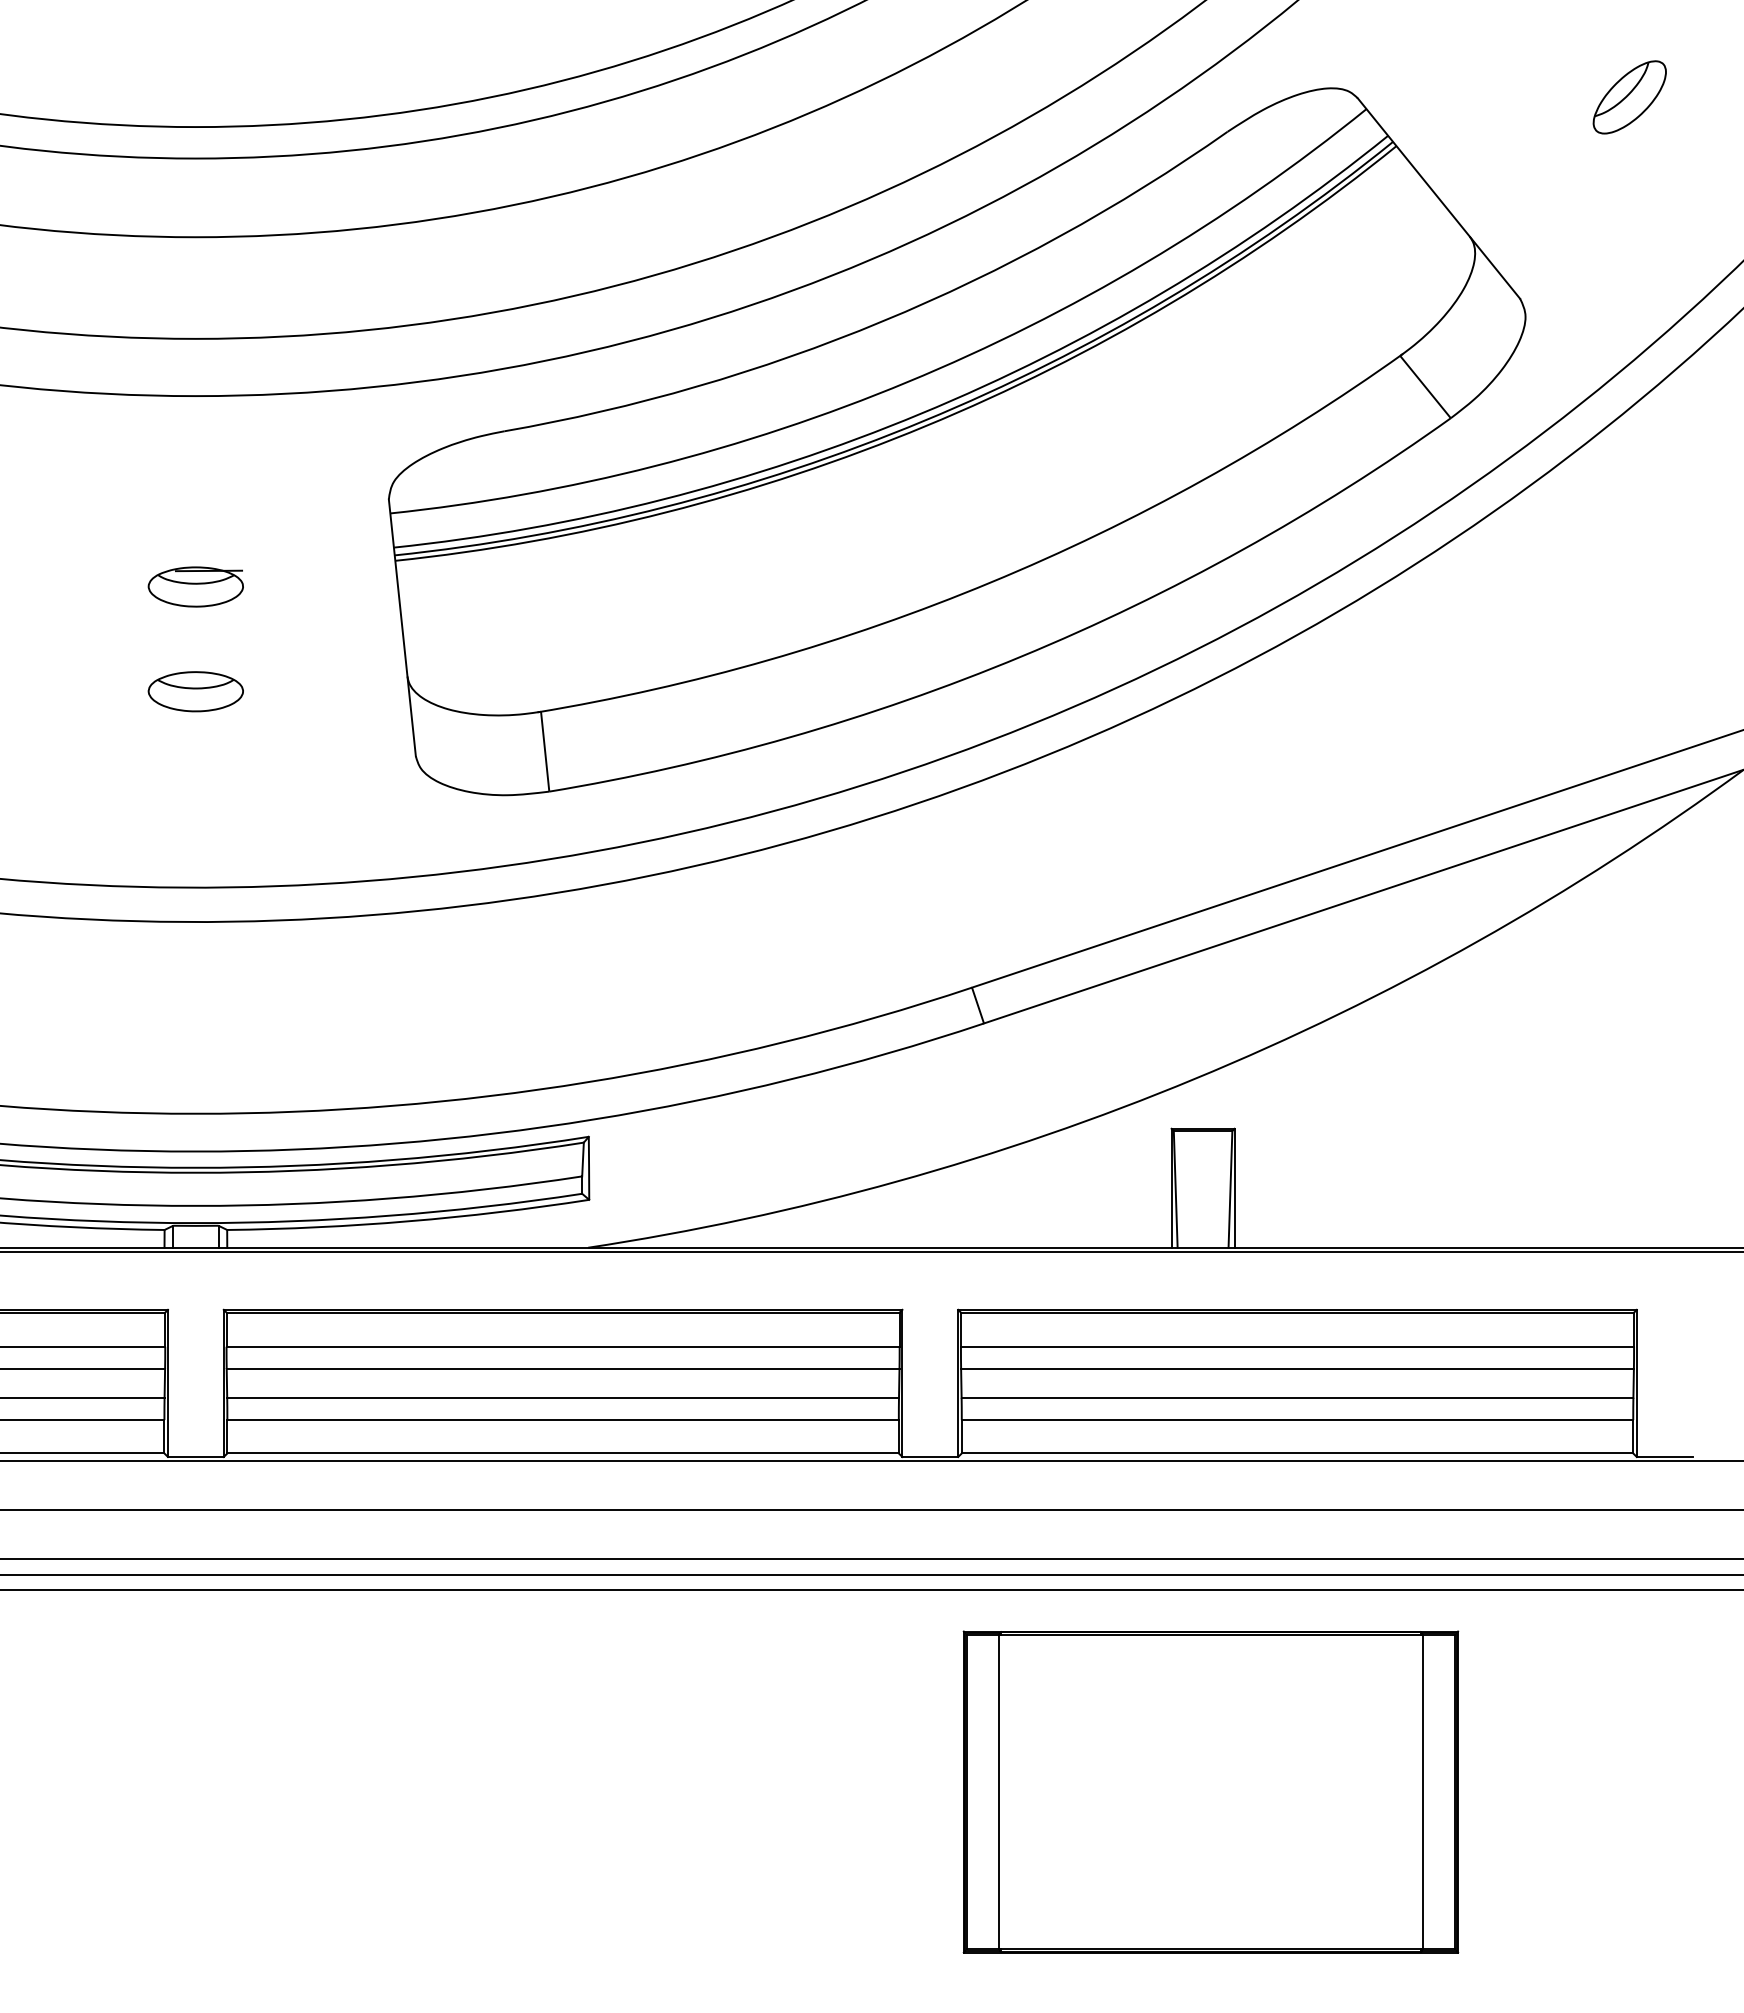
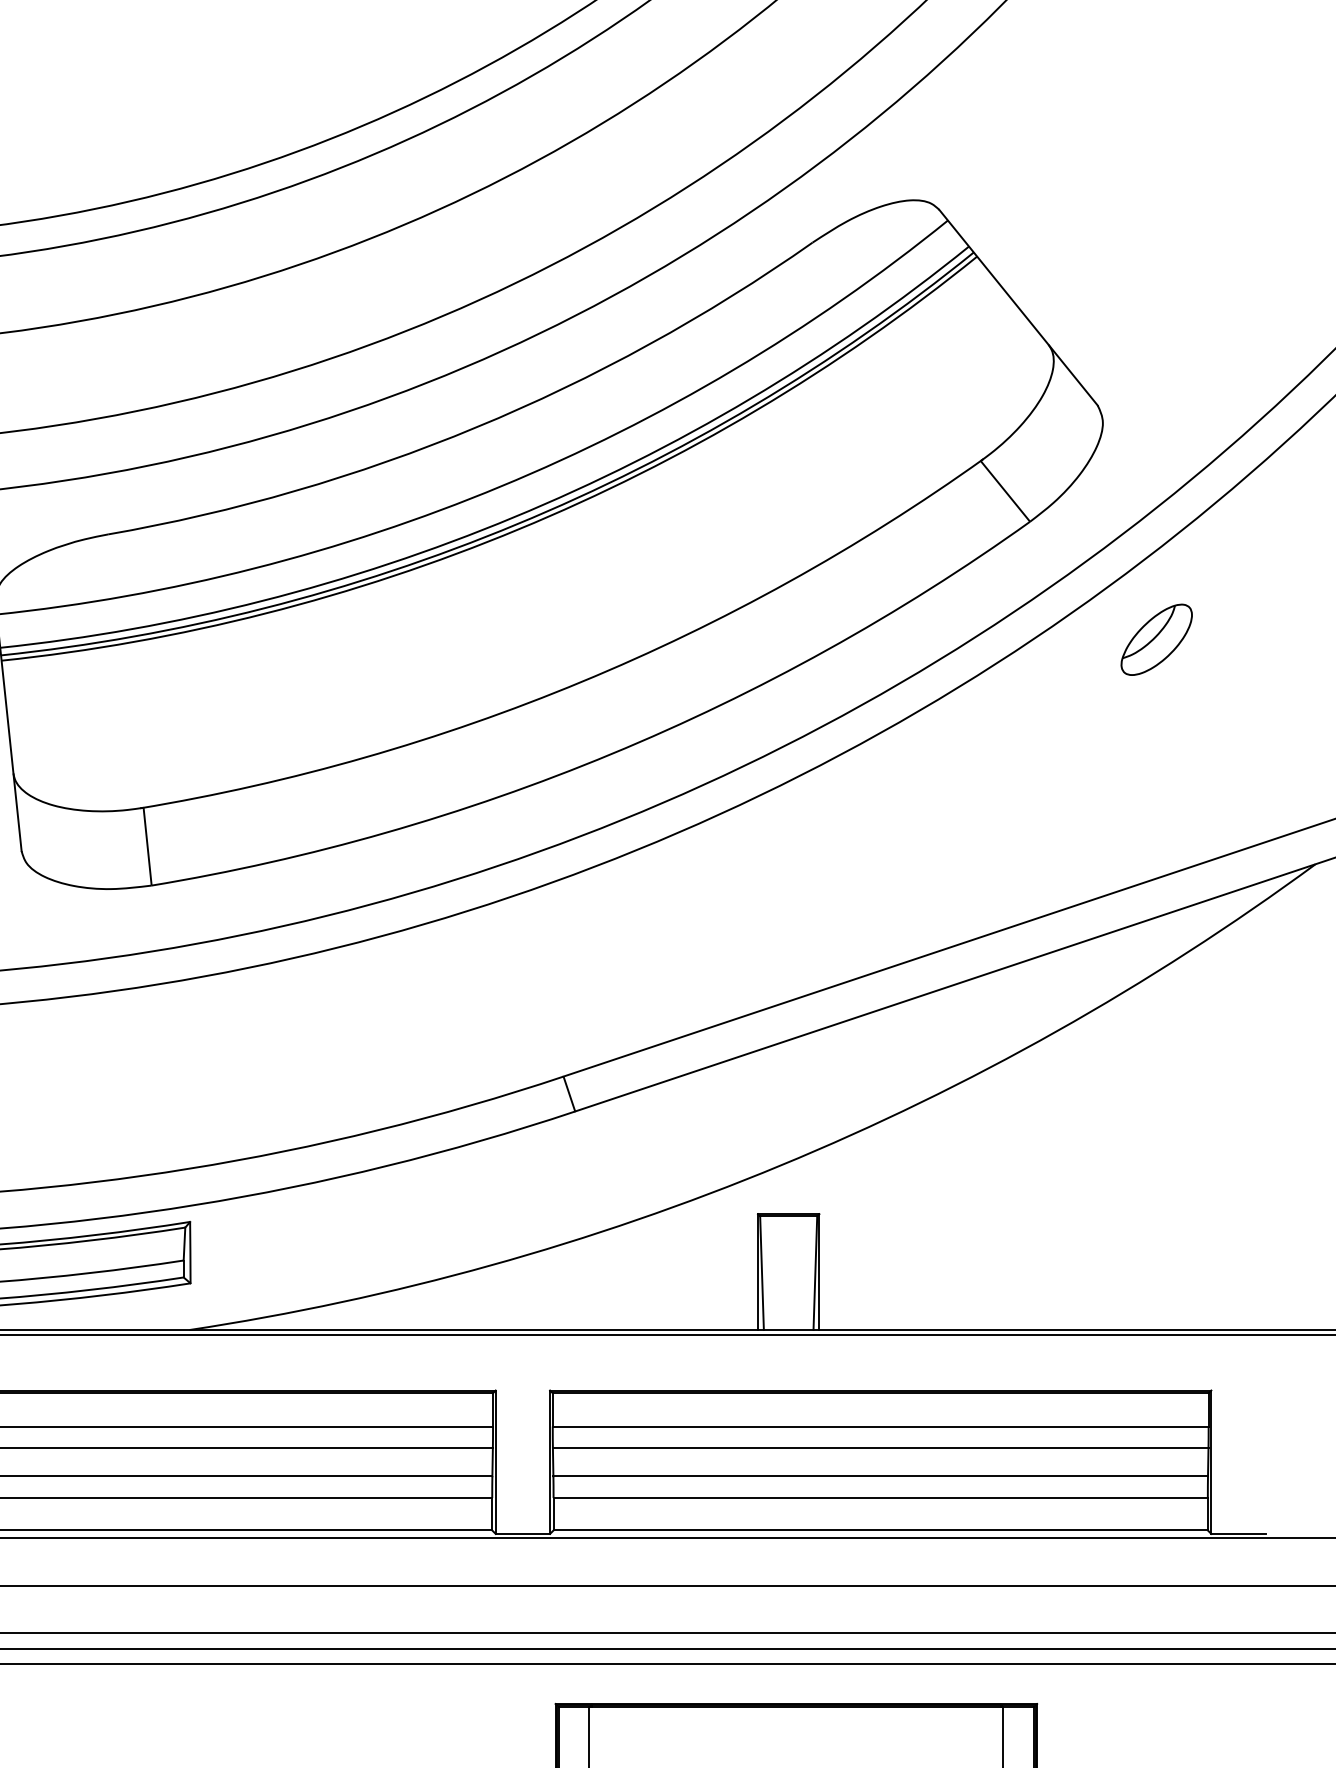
part: (1629, 97) -> (1156, 639), moved

